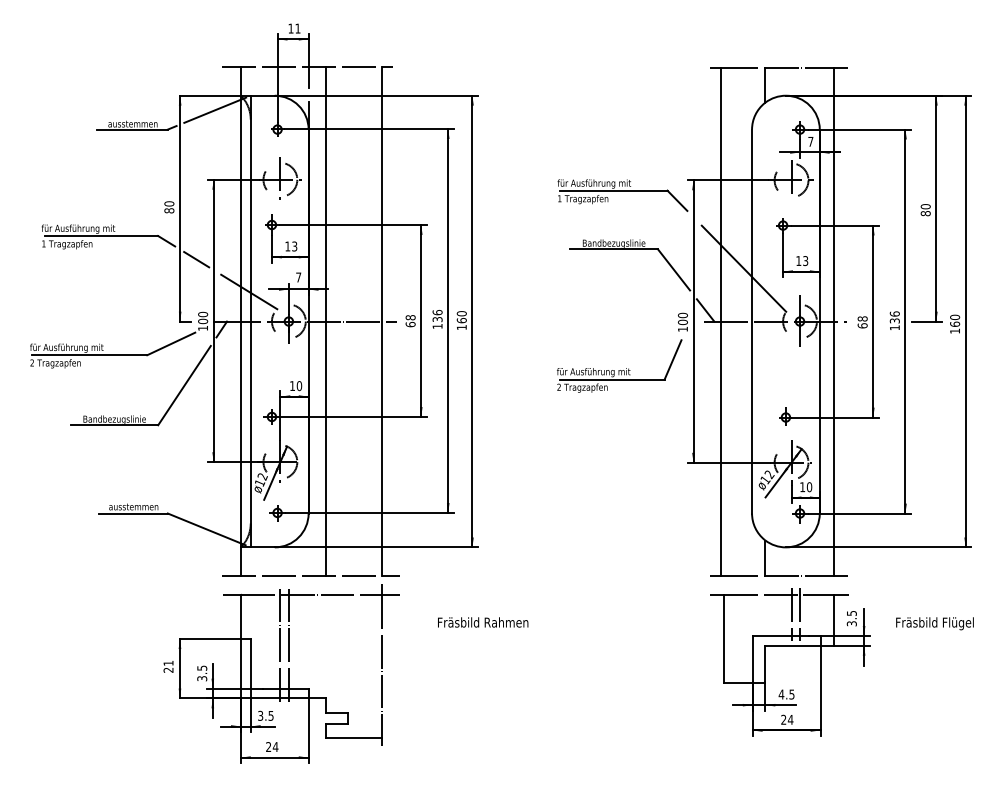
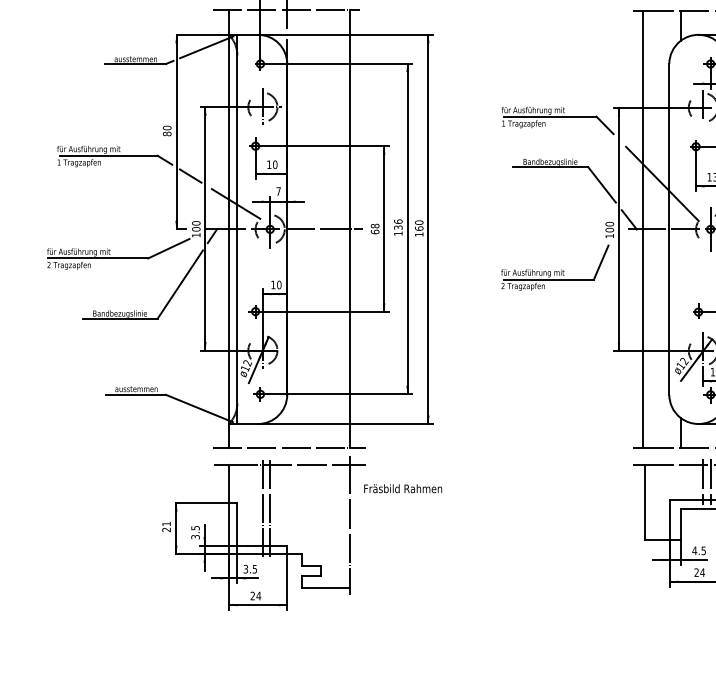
text: (294, 246) -> (275, 164), 13 -> 10
line: (325, 321) -> (301, 229), removed
text: (483, 622) -> (403, 488), moved

